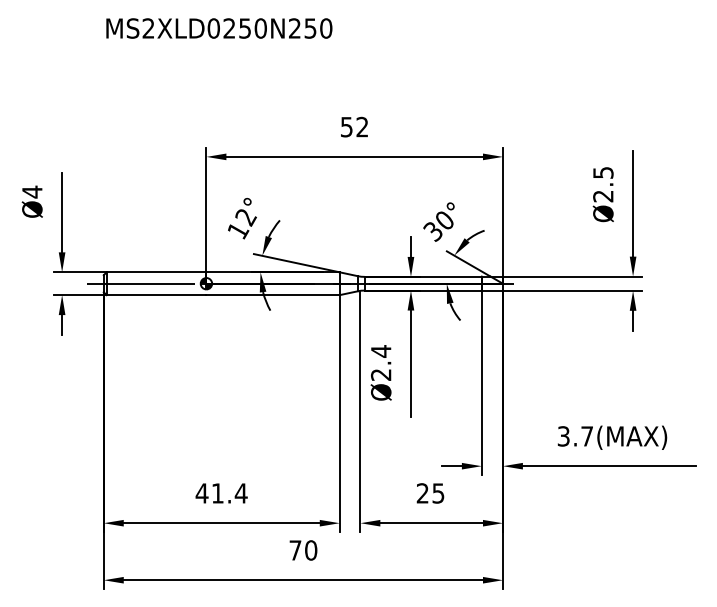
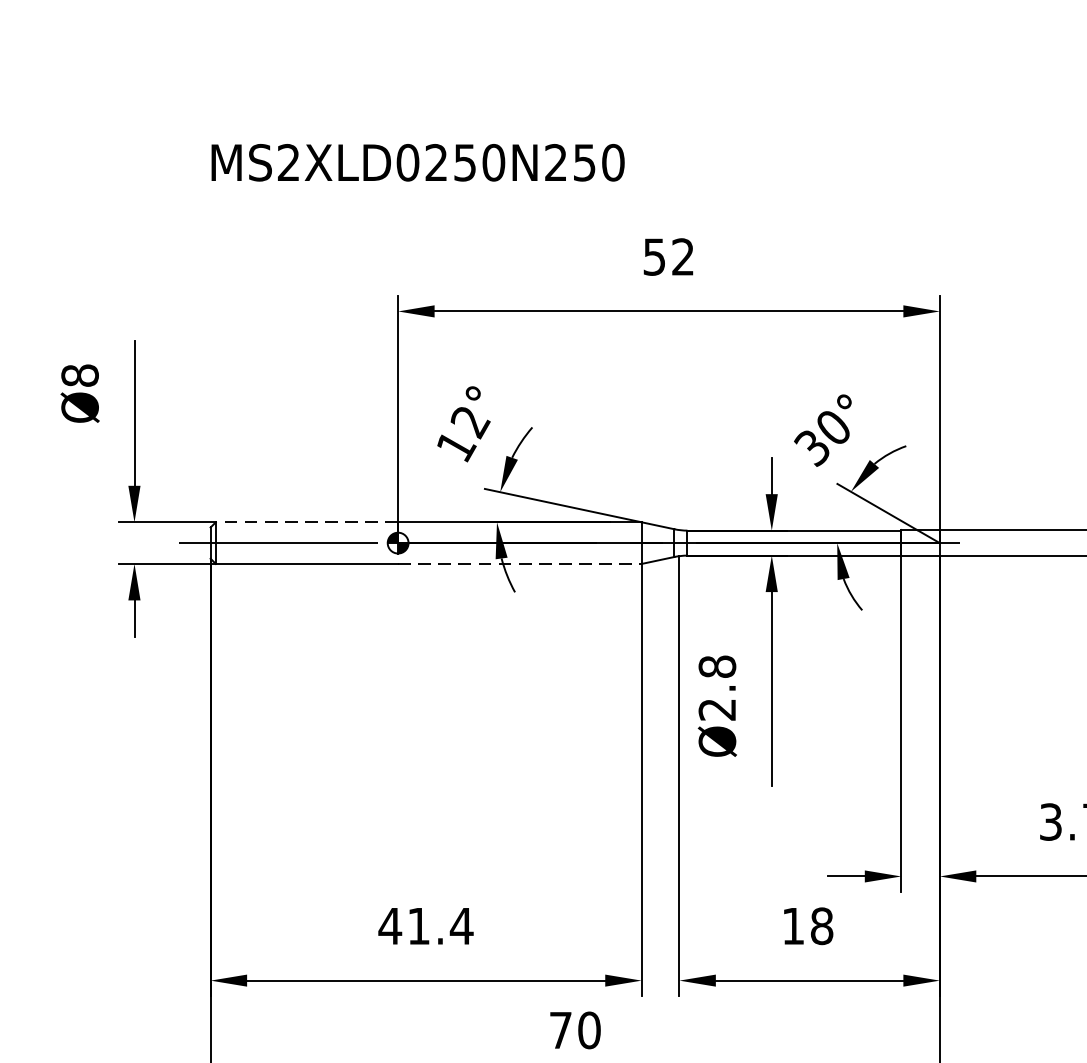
text: (219, 28) -> (418, 162), moved
text: (32, 191) -> (80, 374), Ø4 -> Ø8
line: (156, 272) -> (306, 522), solid -> dashed
line: (273, 295) -> (520, 564), solid -> dashed
text: (380, 351) -> (716, 666), Ø2.4 -> Ø2.8
text: (430, 493) -> (807, 926), 25 -> 18

